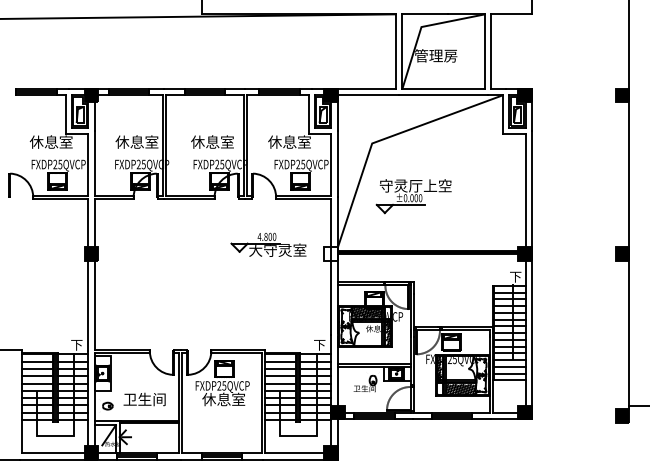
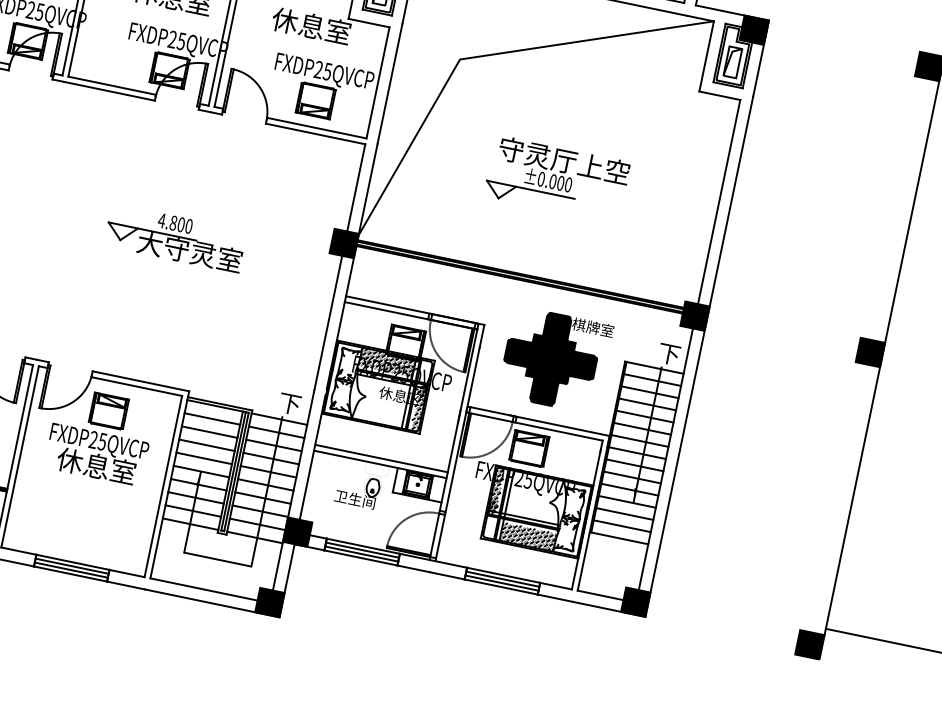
part: (413, 196) -> (556, 179), moved
part: (268, 244) -> (175, 237), moved
fill: (330, 253) -> (343, 242), added
part: (455, 292) -> (554, 359), added

